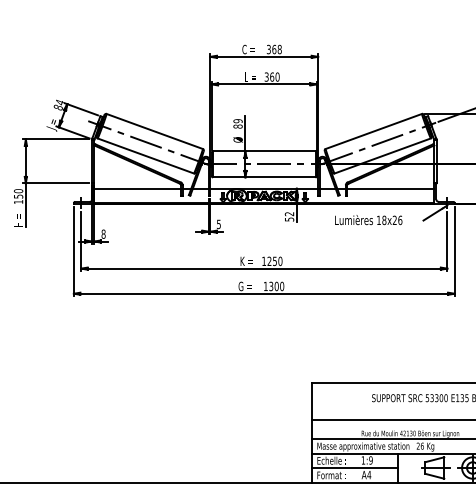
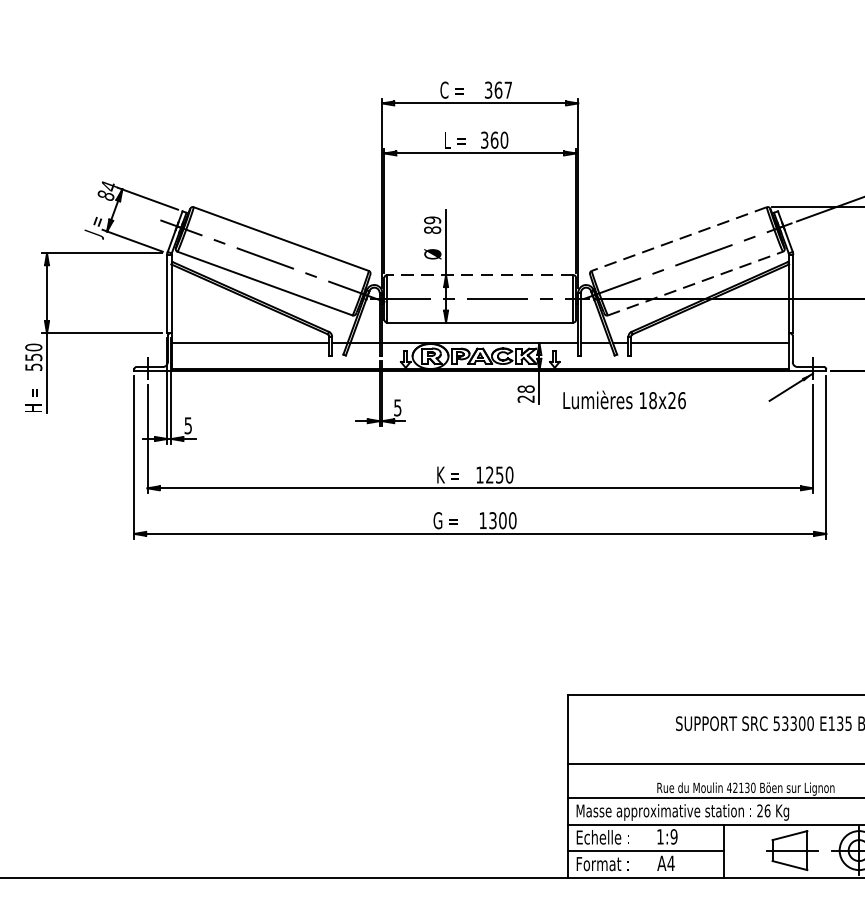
text: (279, 49) -> (507, 90), 368 -> 367
line: (373, 131) -> (678, 239), solid -> dashed
line: (263, 151) -> (478, 275), solid -> dashed
line: (383, 155) -> (696, 282), solid -> dashed
text: (18, 202) -> (33, 368), 150 -> 550
text: (289, 216) -> (526, 393), 52 -> 28
text: (368, 220) -> (624, 400), moved
text: (103, 233) -> (188, 424), 8 -> 5

